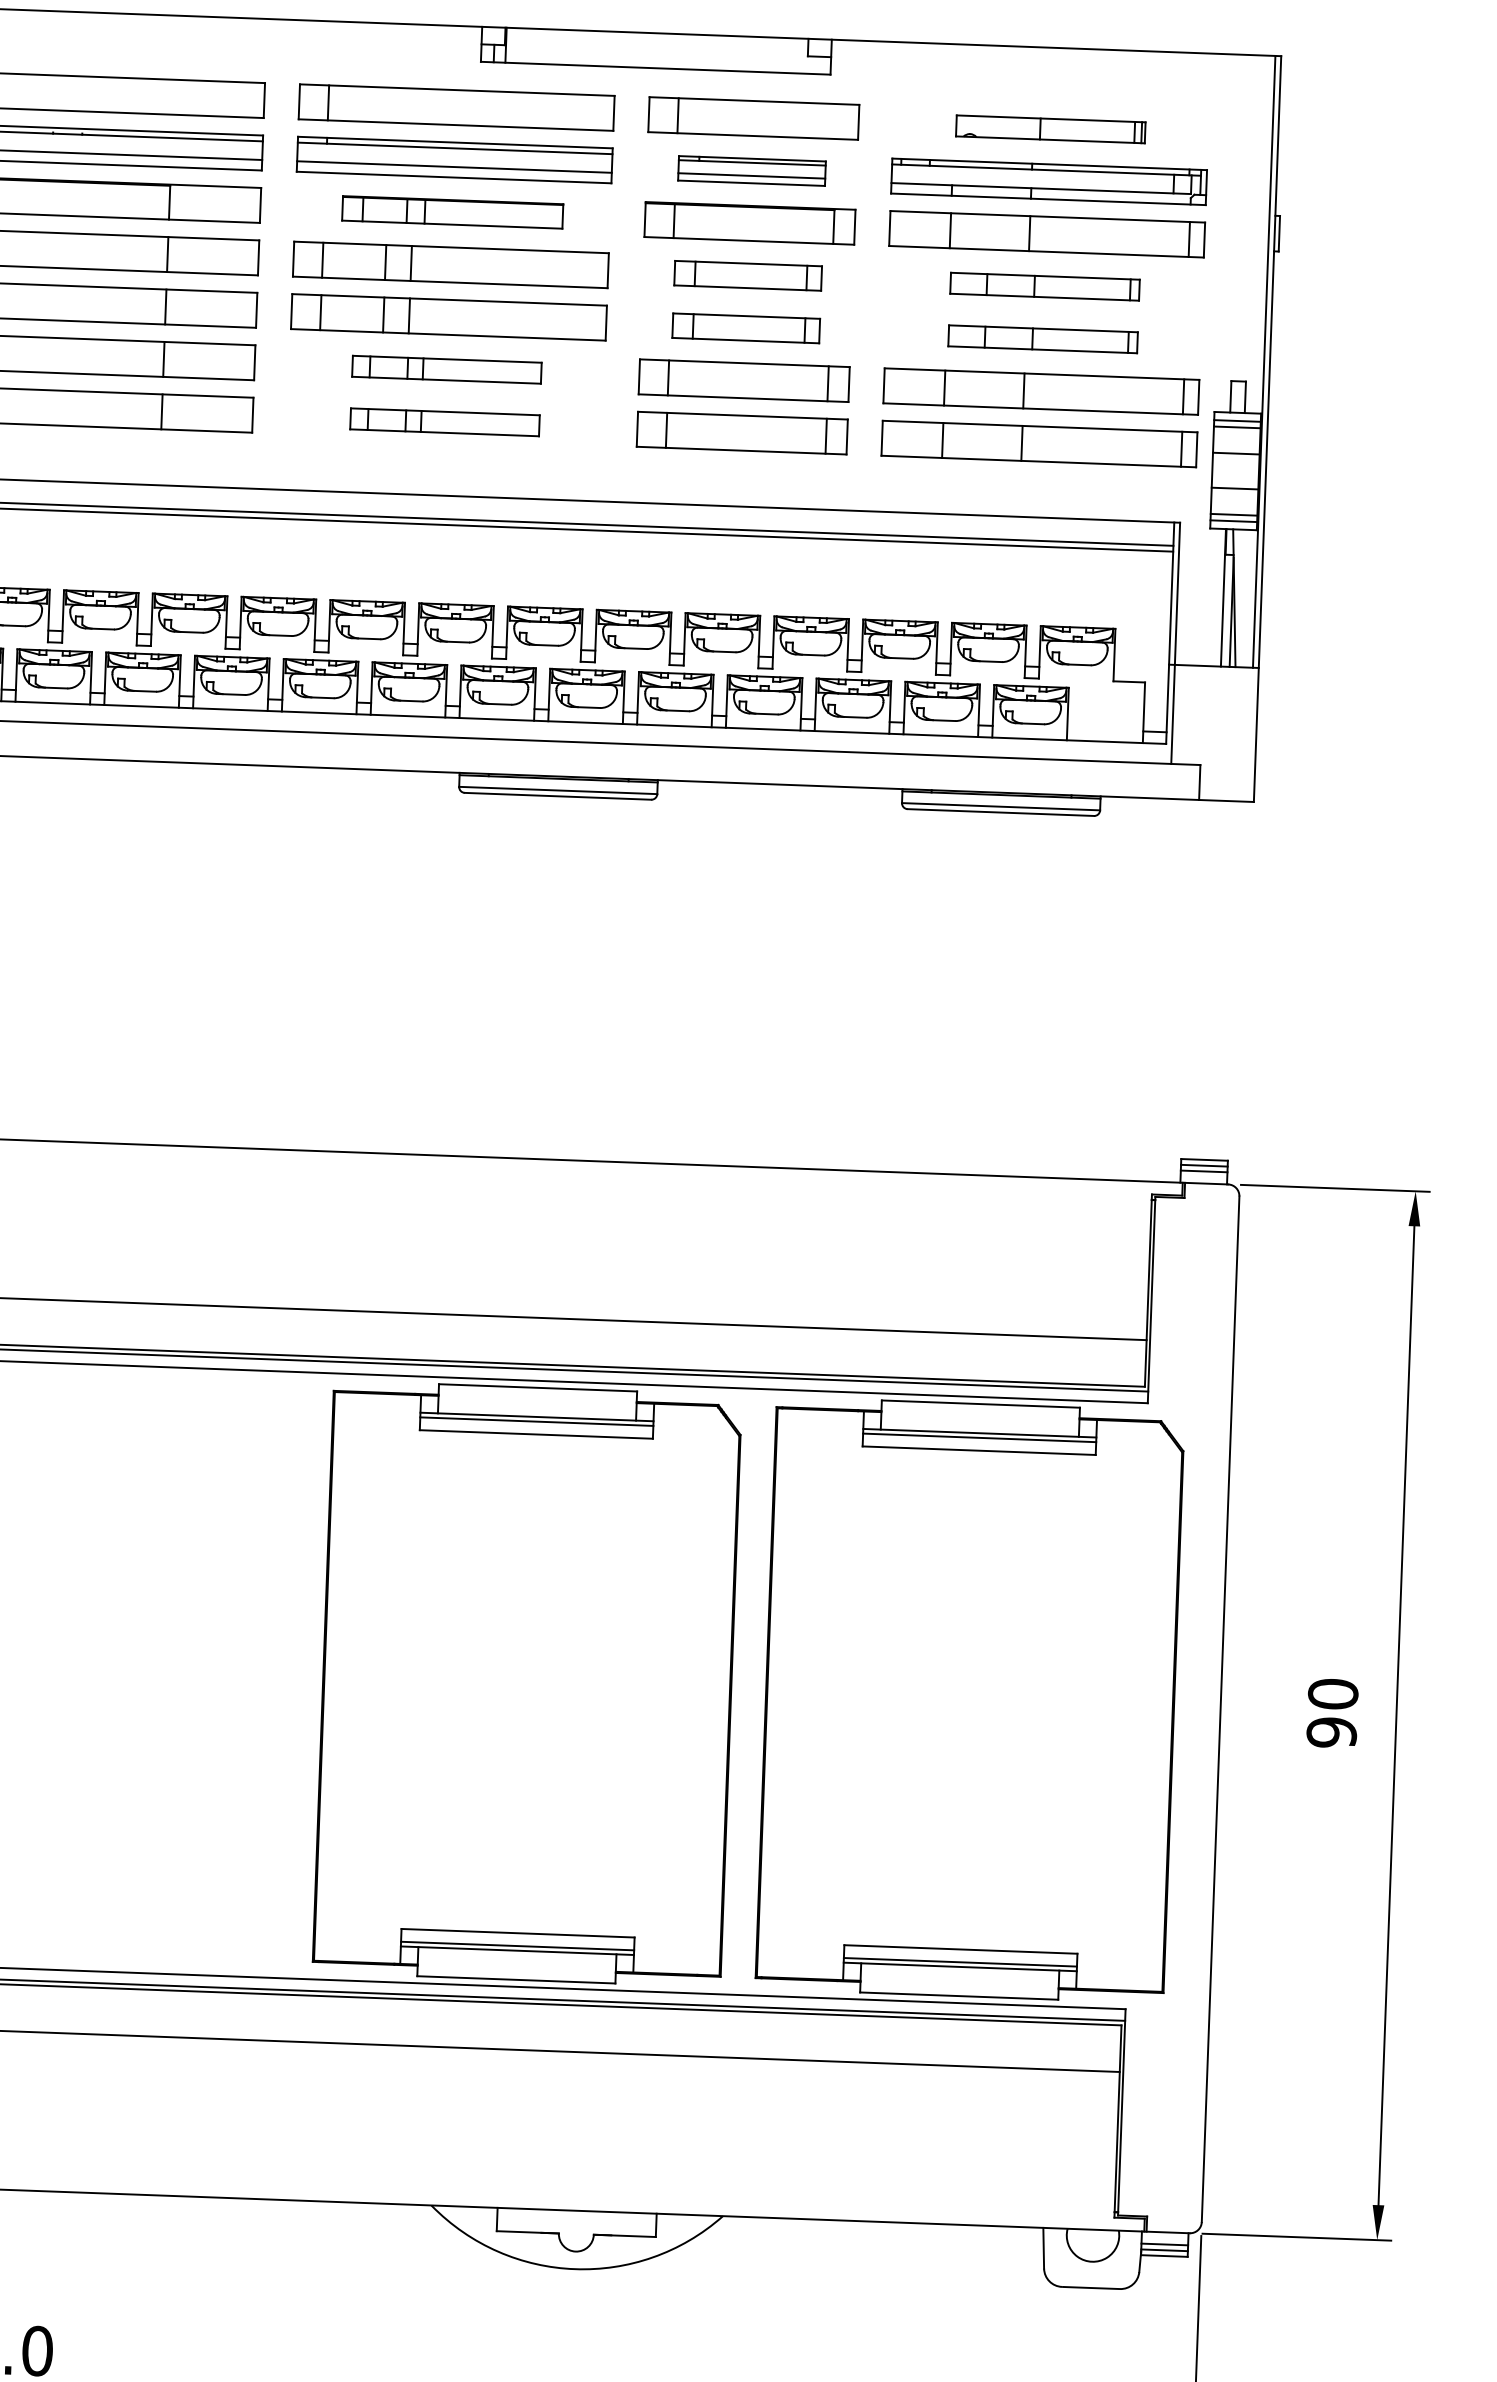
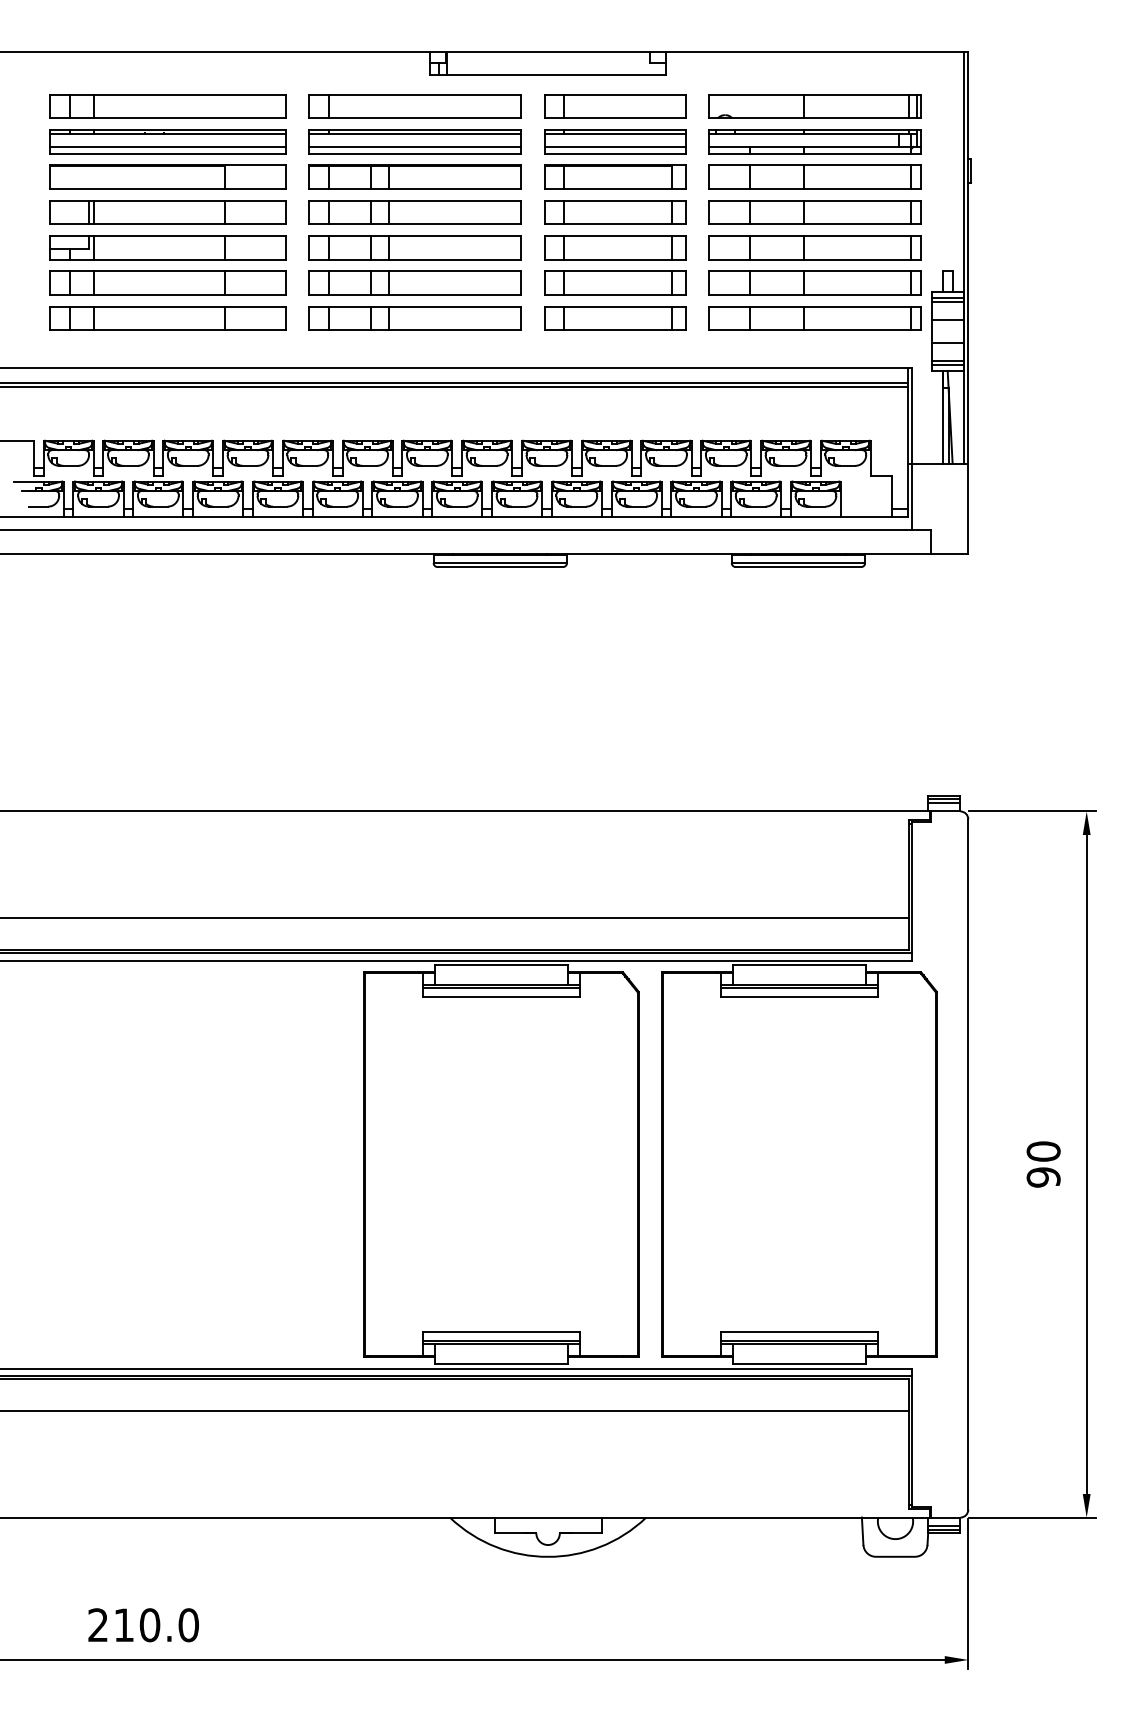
part: (1049, 129) -> (814, 106), size x1.67
part: (752, 170) -> (615, 141), size x1.43
part: (451, 211) -> (414, 176), size x1.43
part: (748, 275) -> (615, 212), size x1.43
part: (1043, 286) -> (814, 212), size x1.67
part: (746, 327) -> (615, 247), size x1.43
part: (1042, 338) -> (814, 247), size x1.67
part: (446, 368) -> (414, 282), size x1.67
part: (444, 422) -> (414, 318), size x1.67

